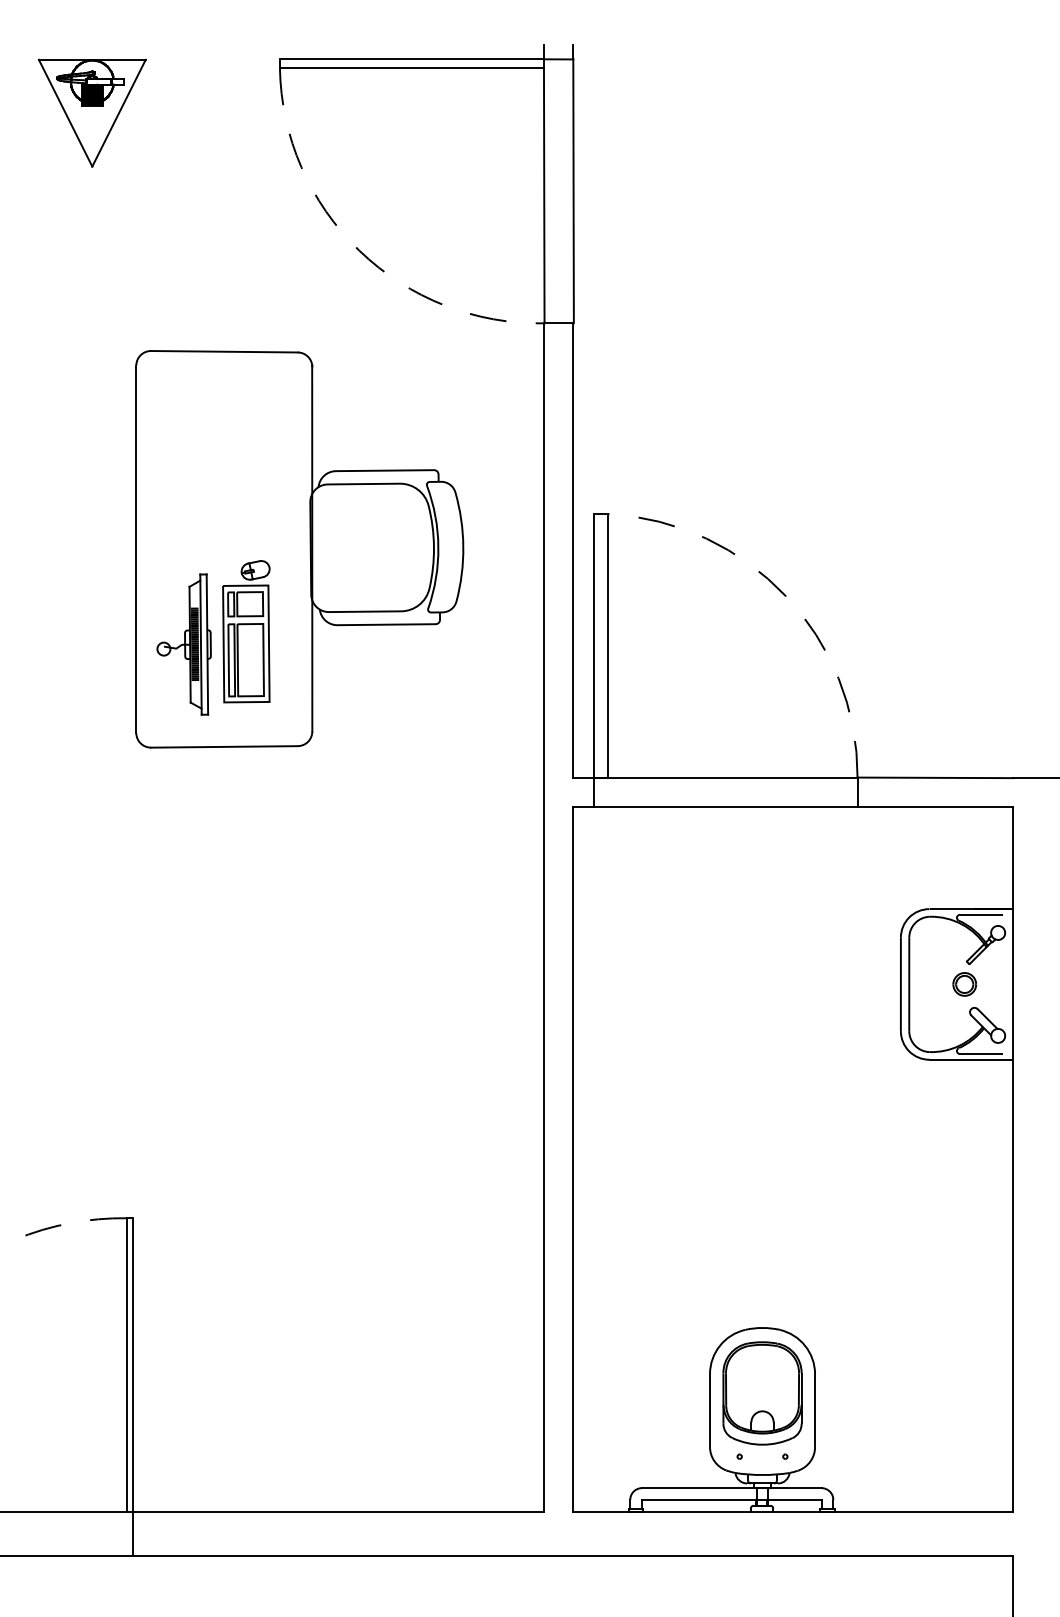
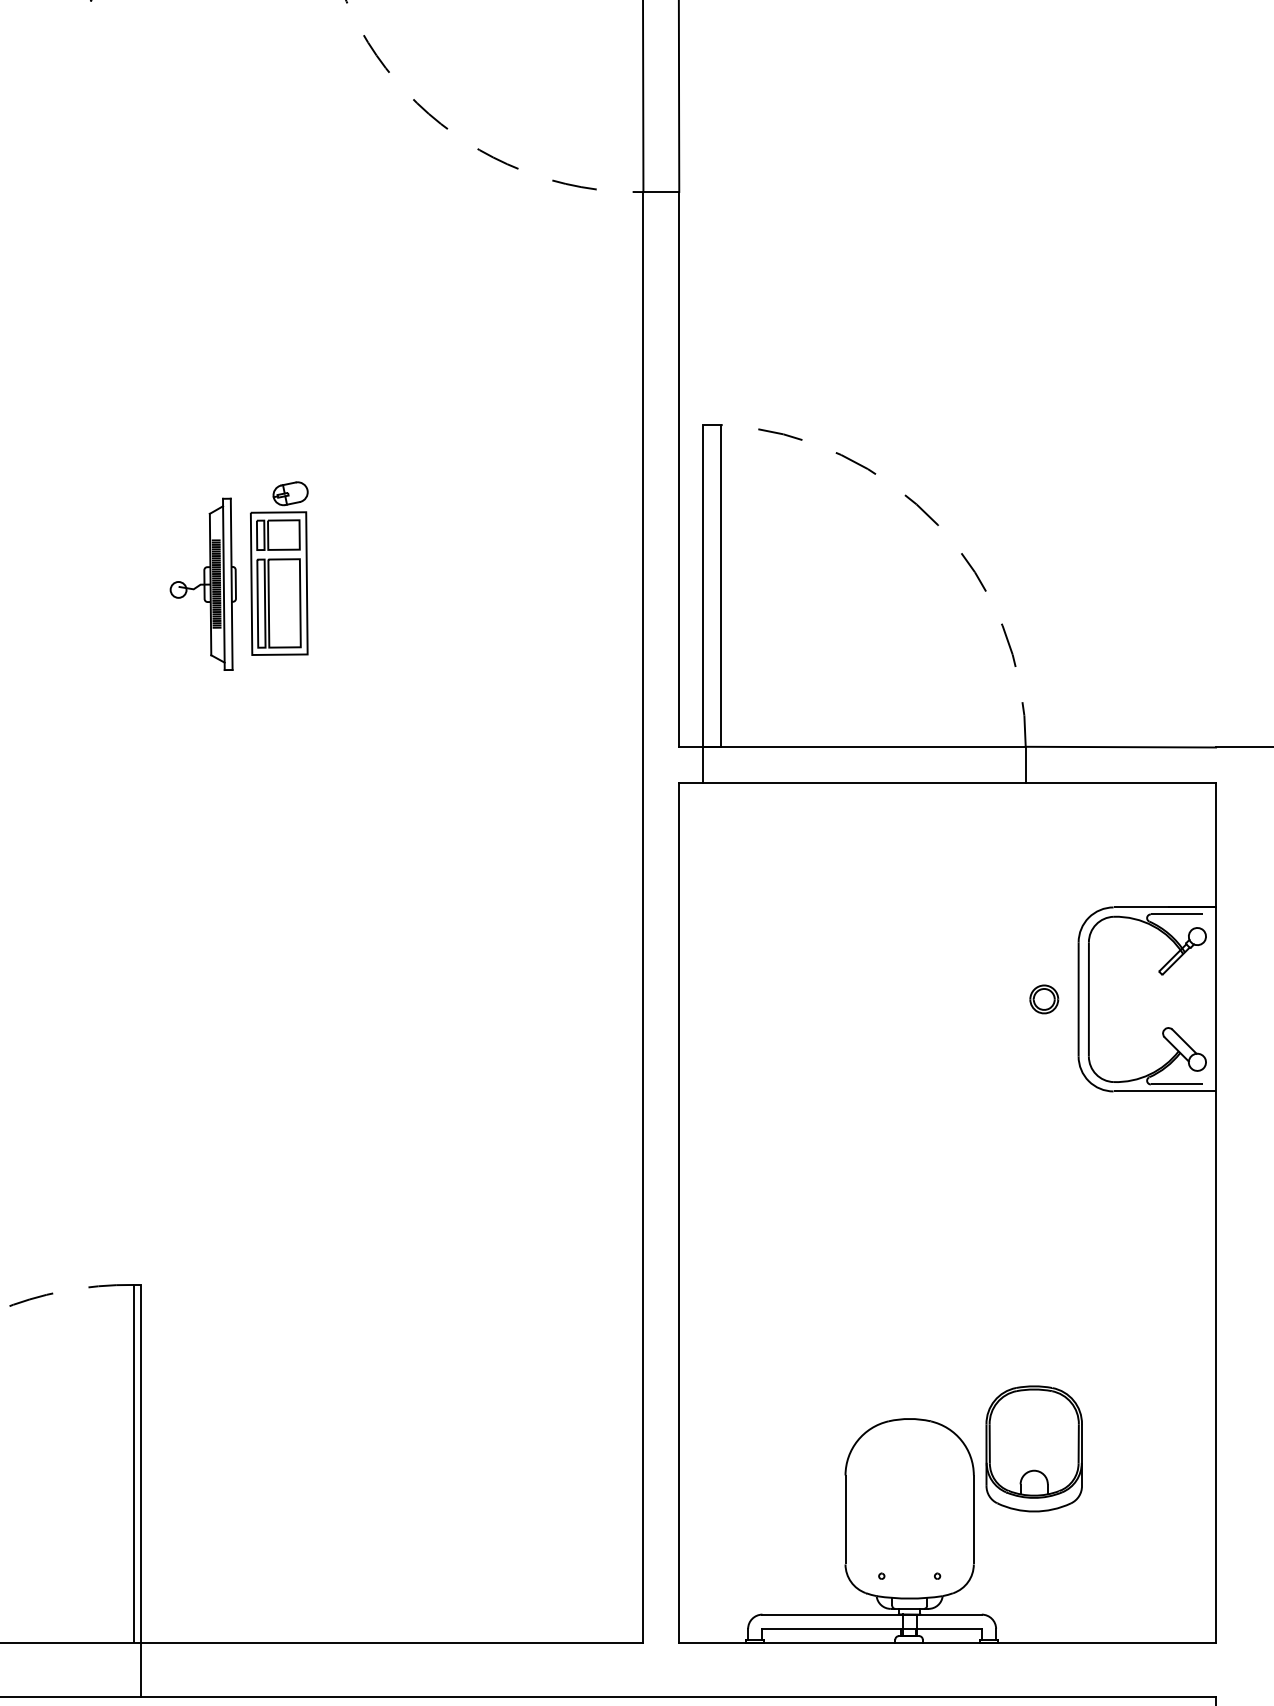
part: (299, 549) -> (344, 468), removed
part: (964, 984) -> (1043, 999), moved
part: (762, 1393) -> (1034, 1448), moved

